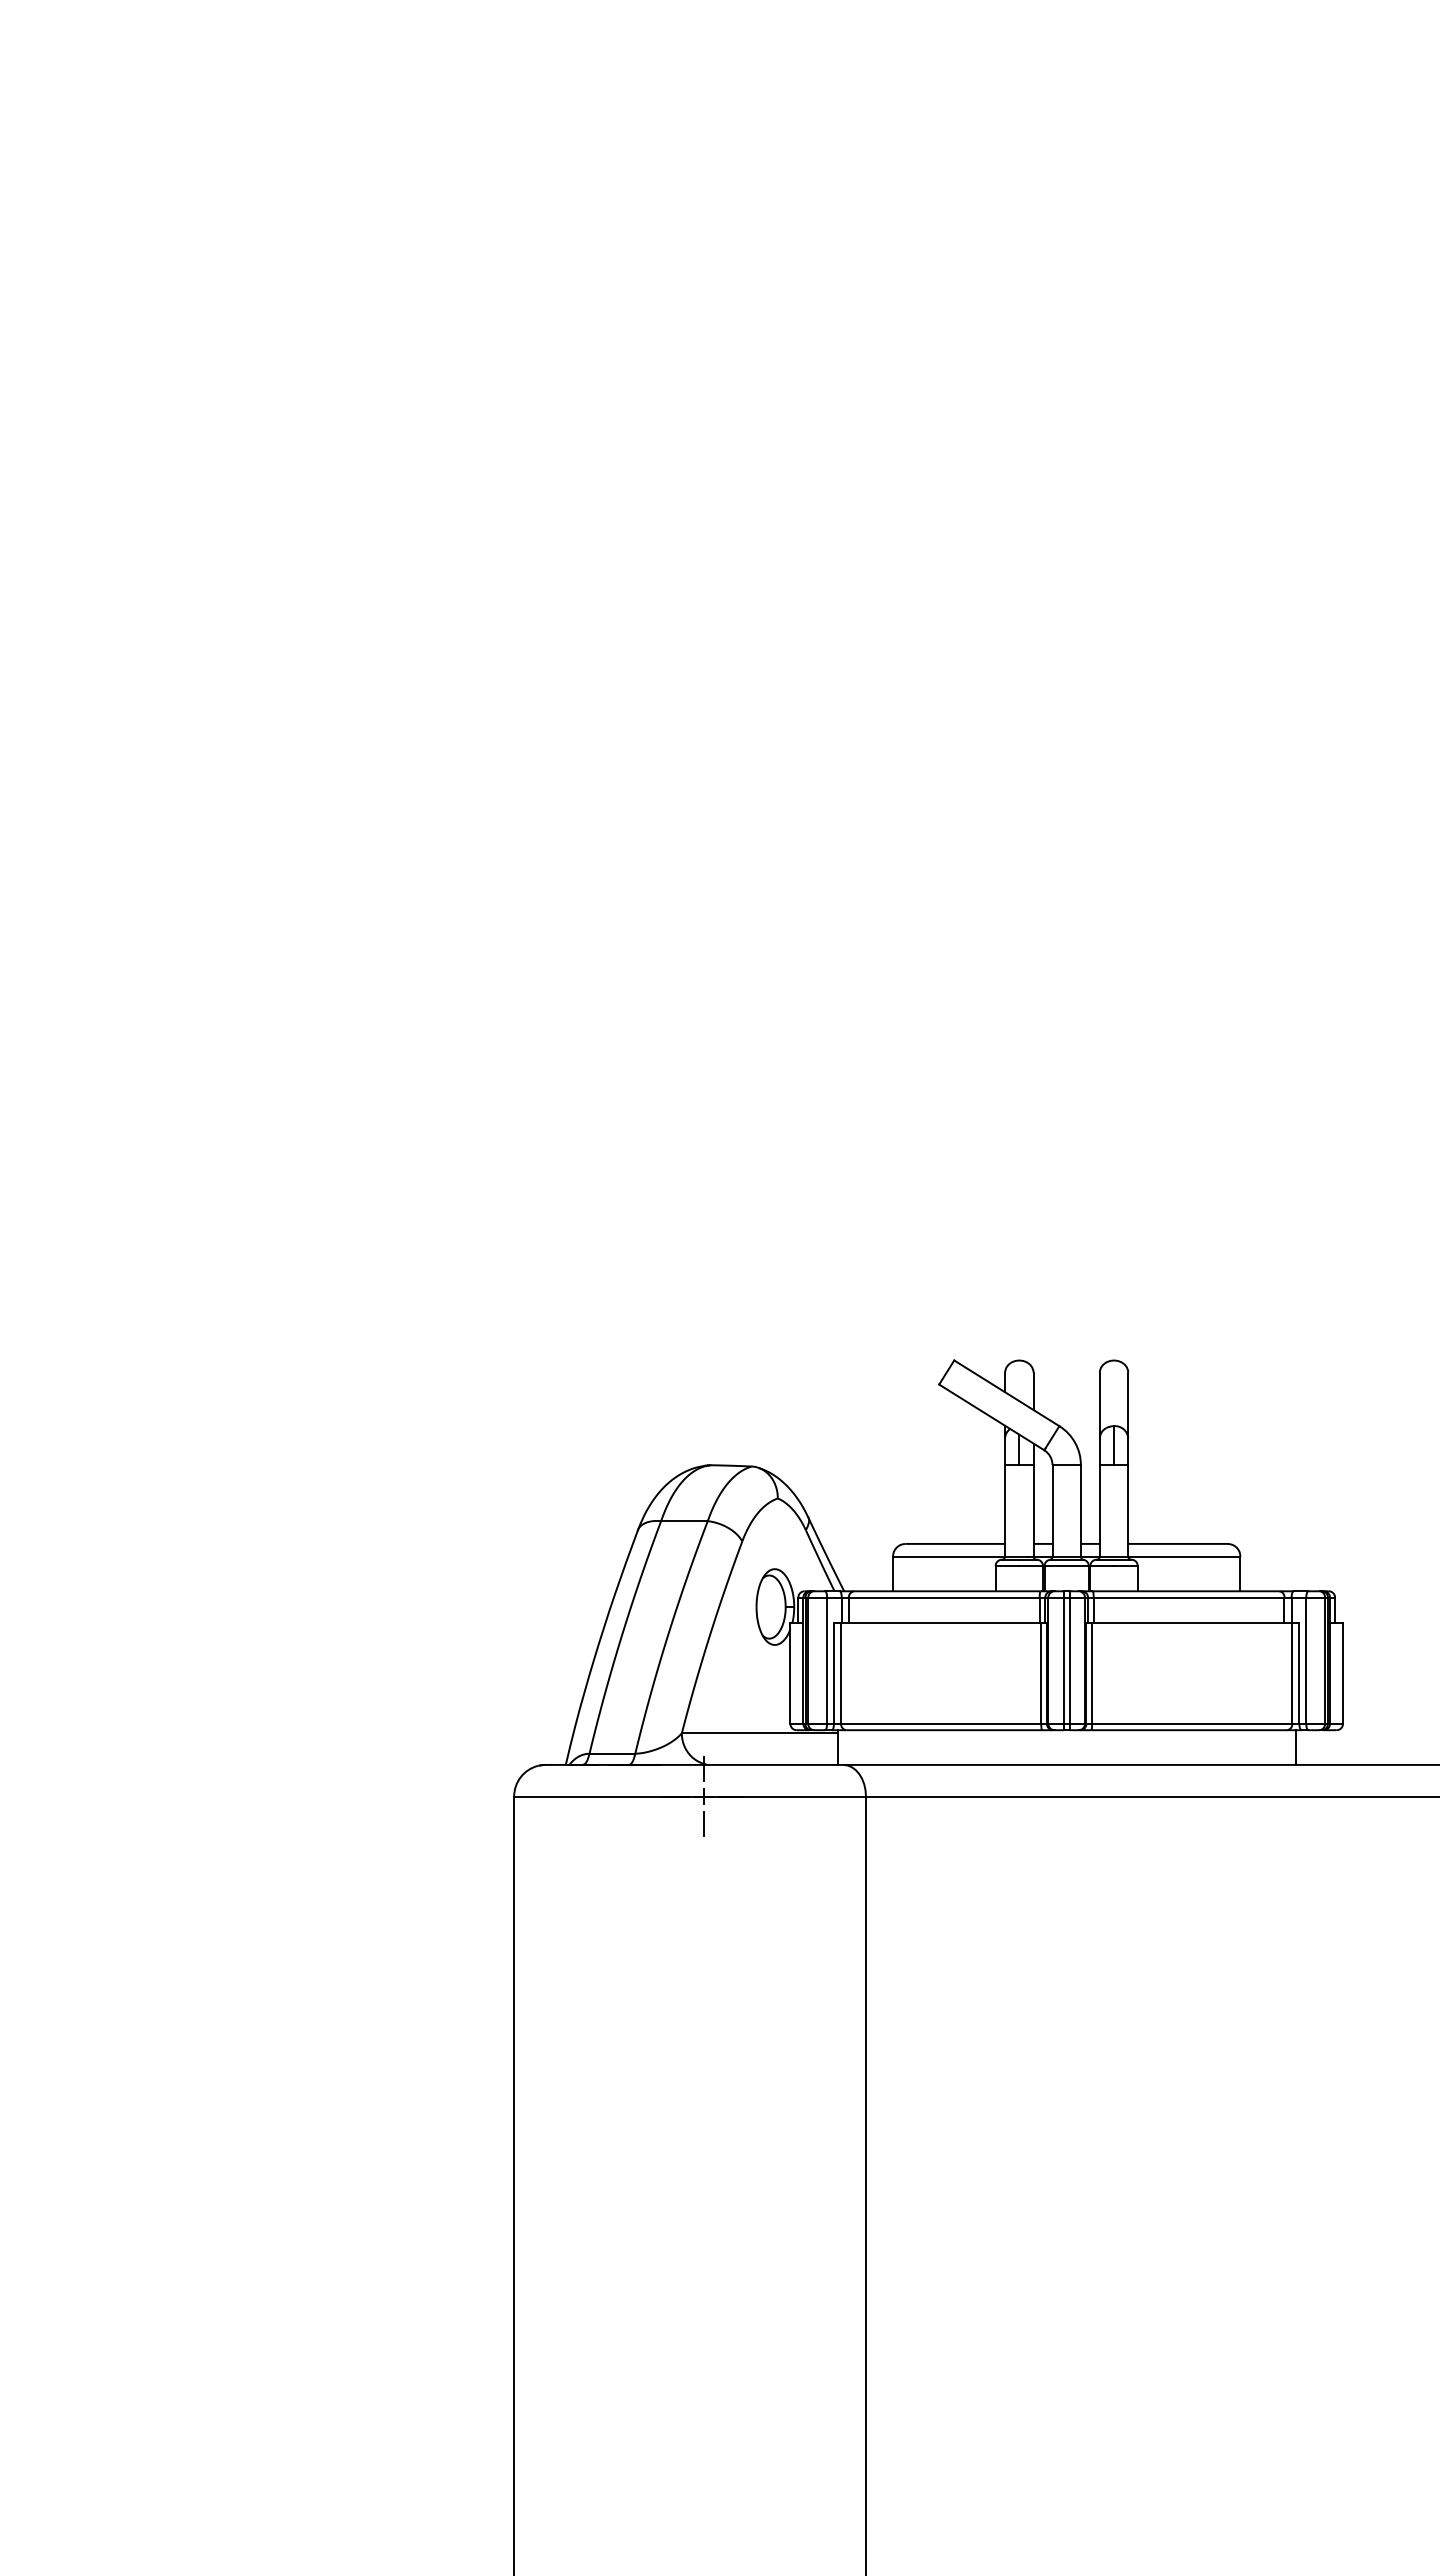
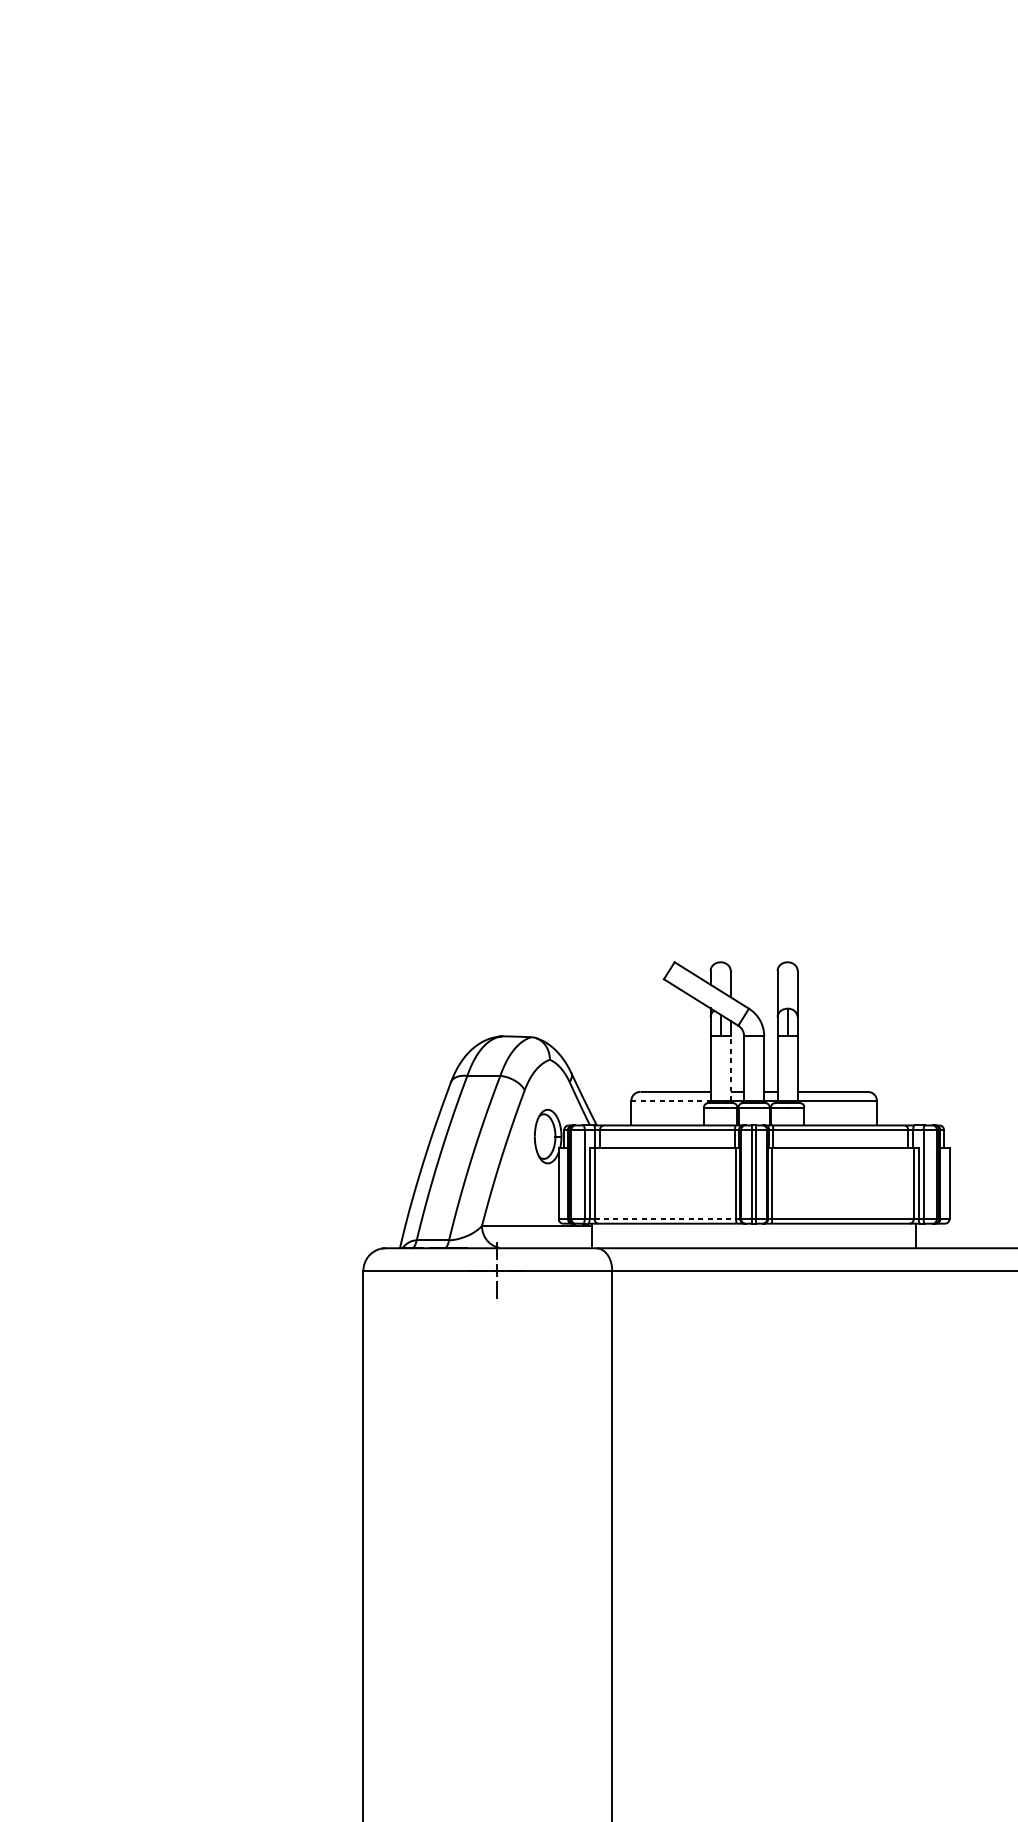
line: (1033, 1510) -> (730, 1068), solid -> dashed
line: (949, 1556) -> (671, 1100), solid -> dashed
line: (941, 1723) -> (665, 1218), solid -> dashed

